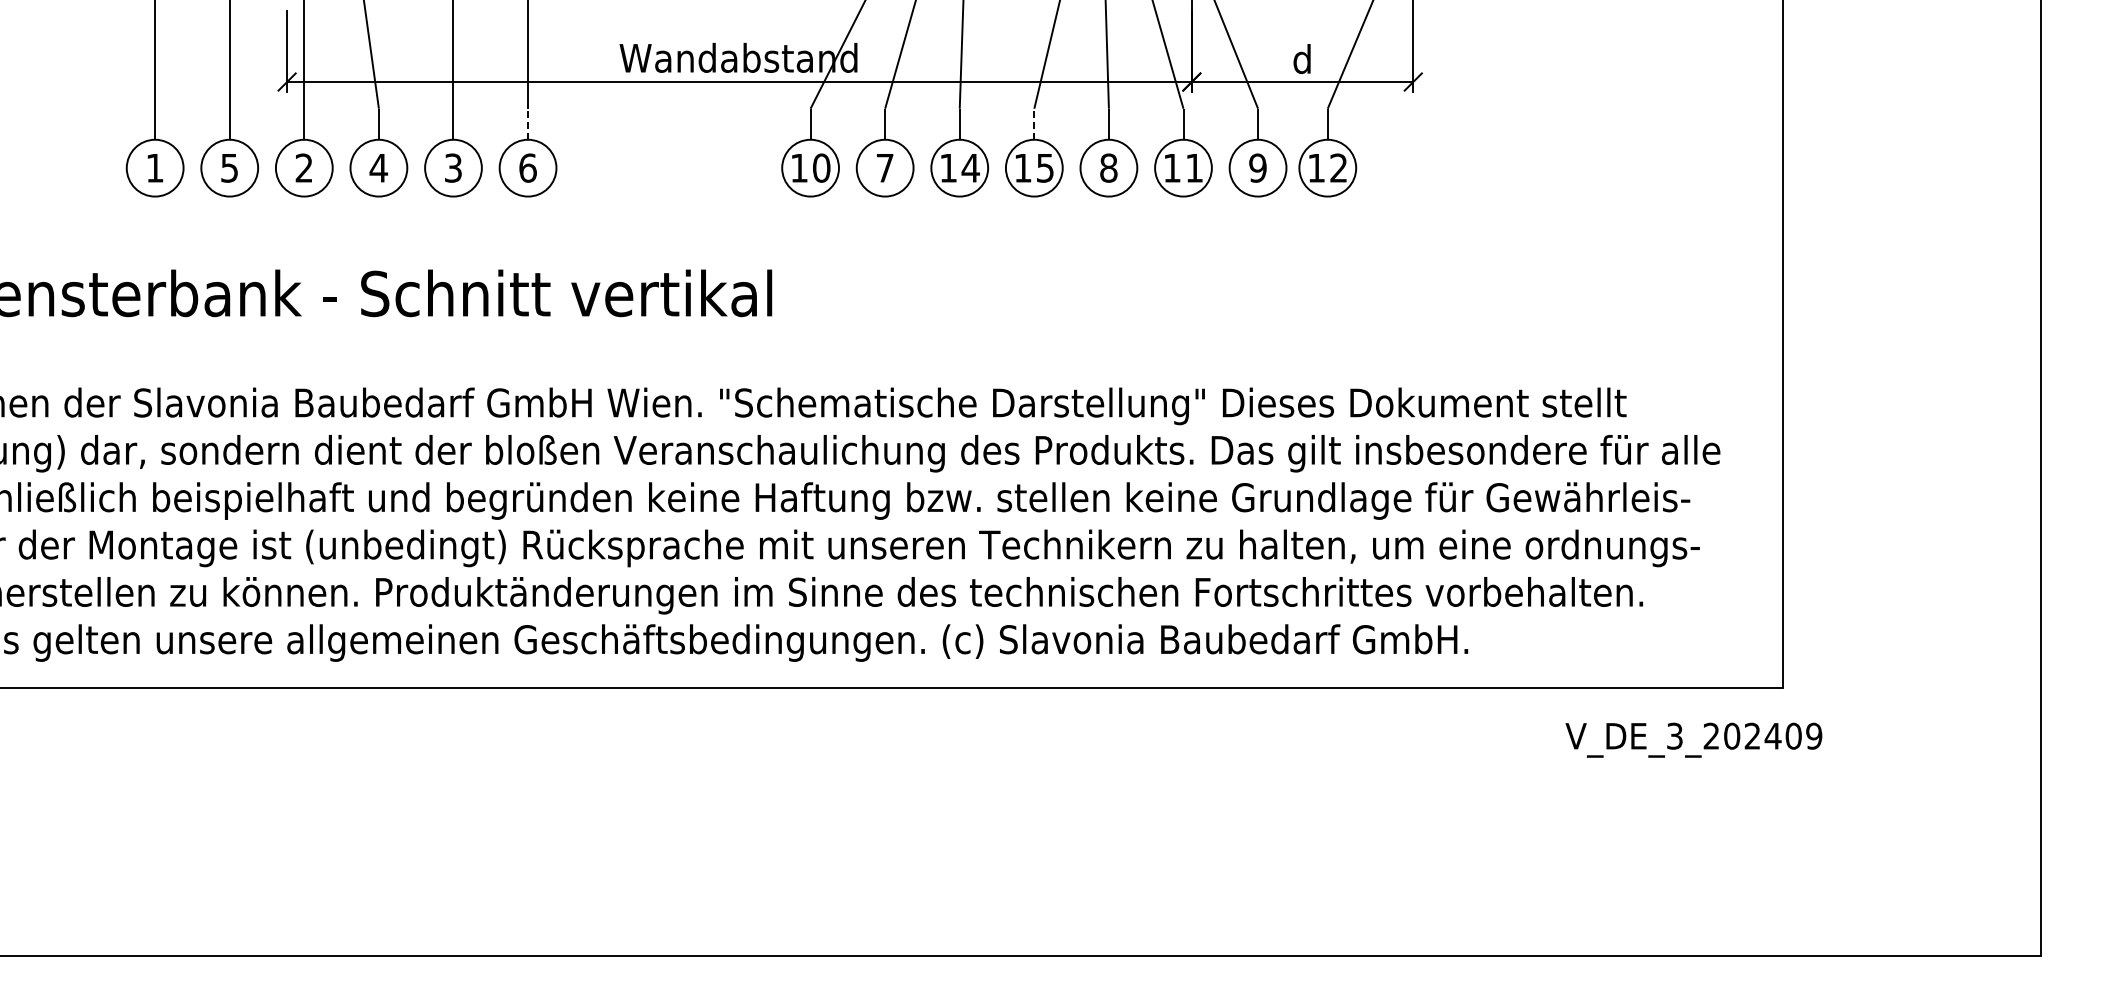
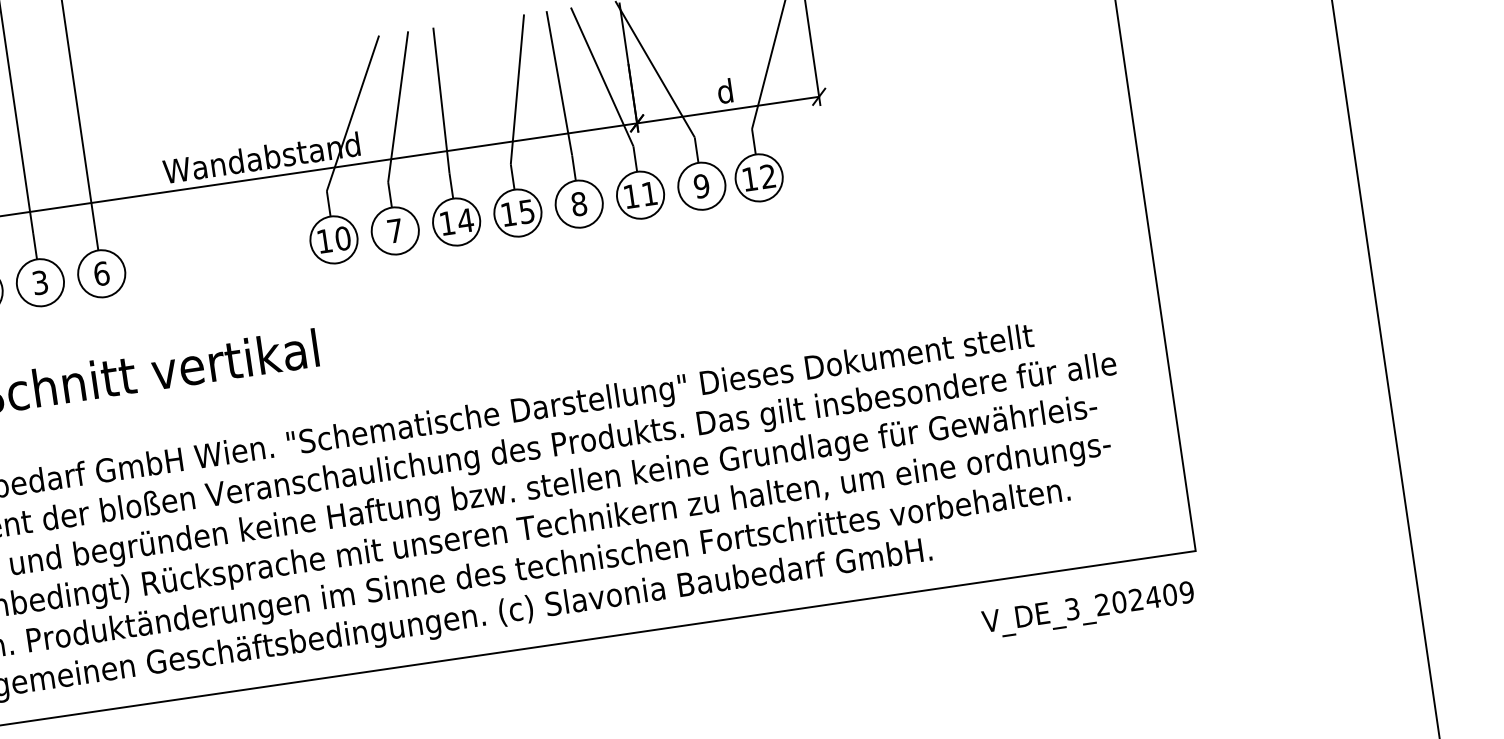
line: (528, 124) -> (96, 237), dashed -> solid
line: (1034, 124) -> (512, 177), dashed -> solid
text: (1693, 739) -> (1088, 609), moved

